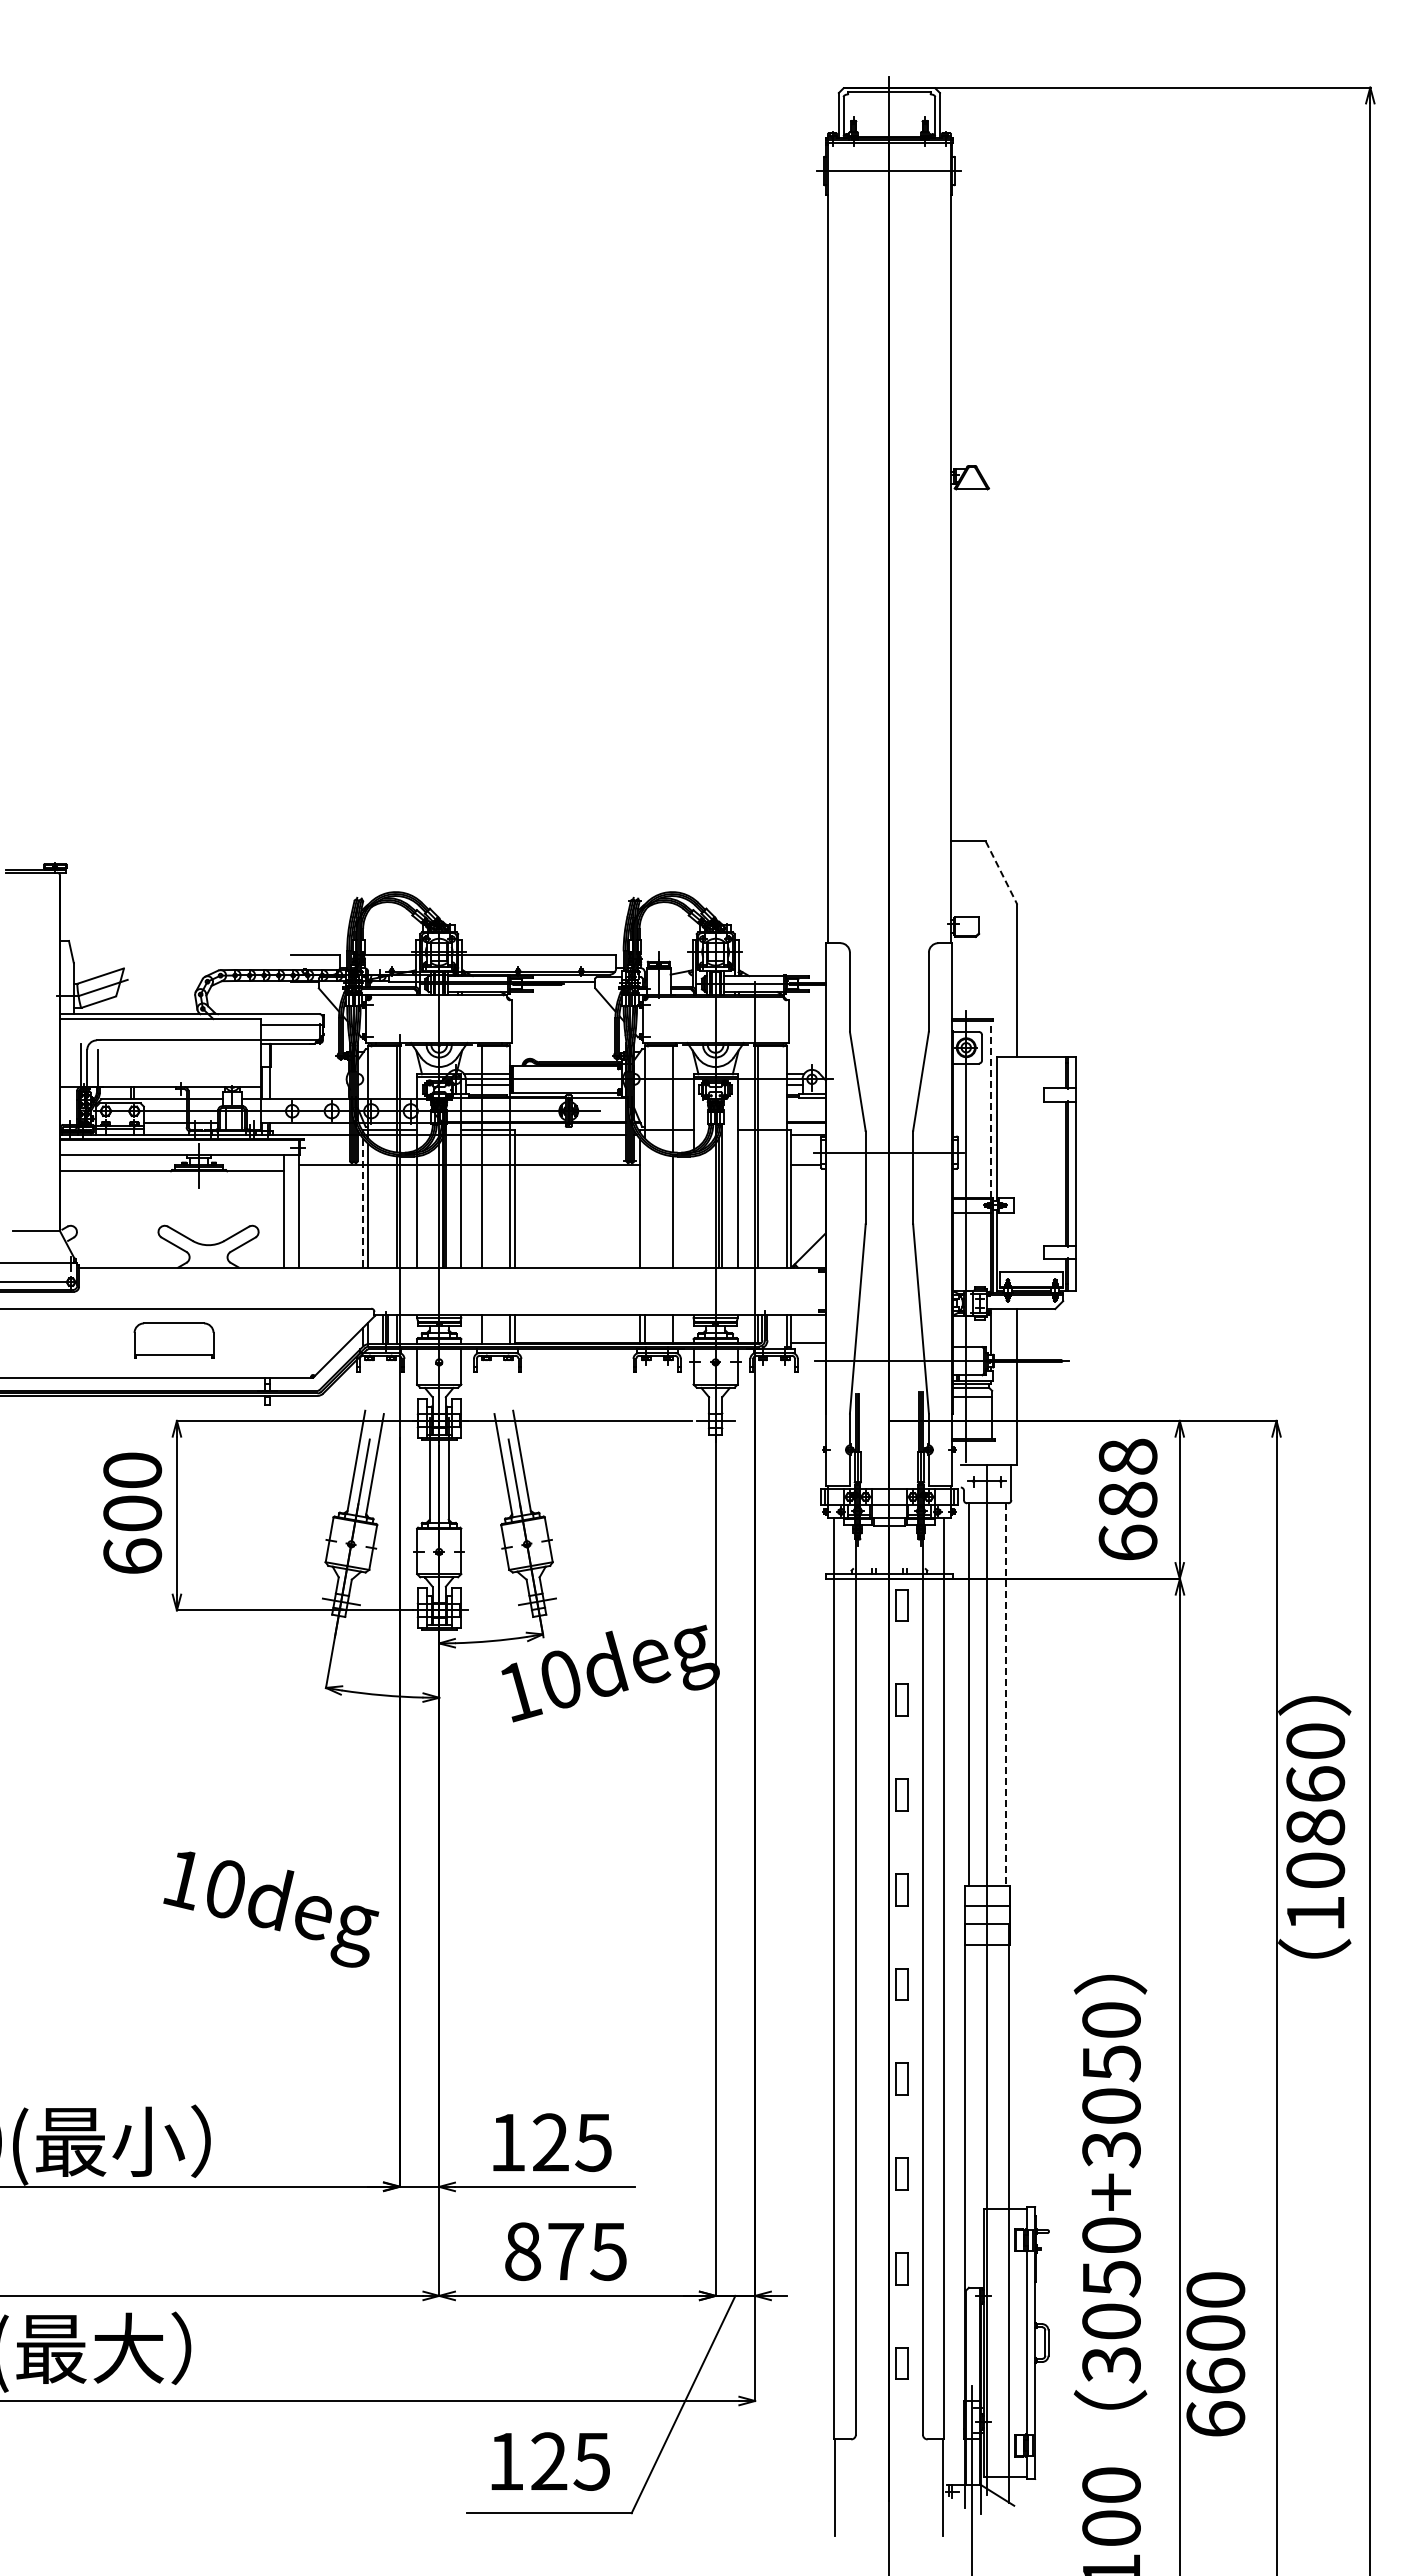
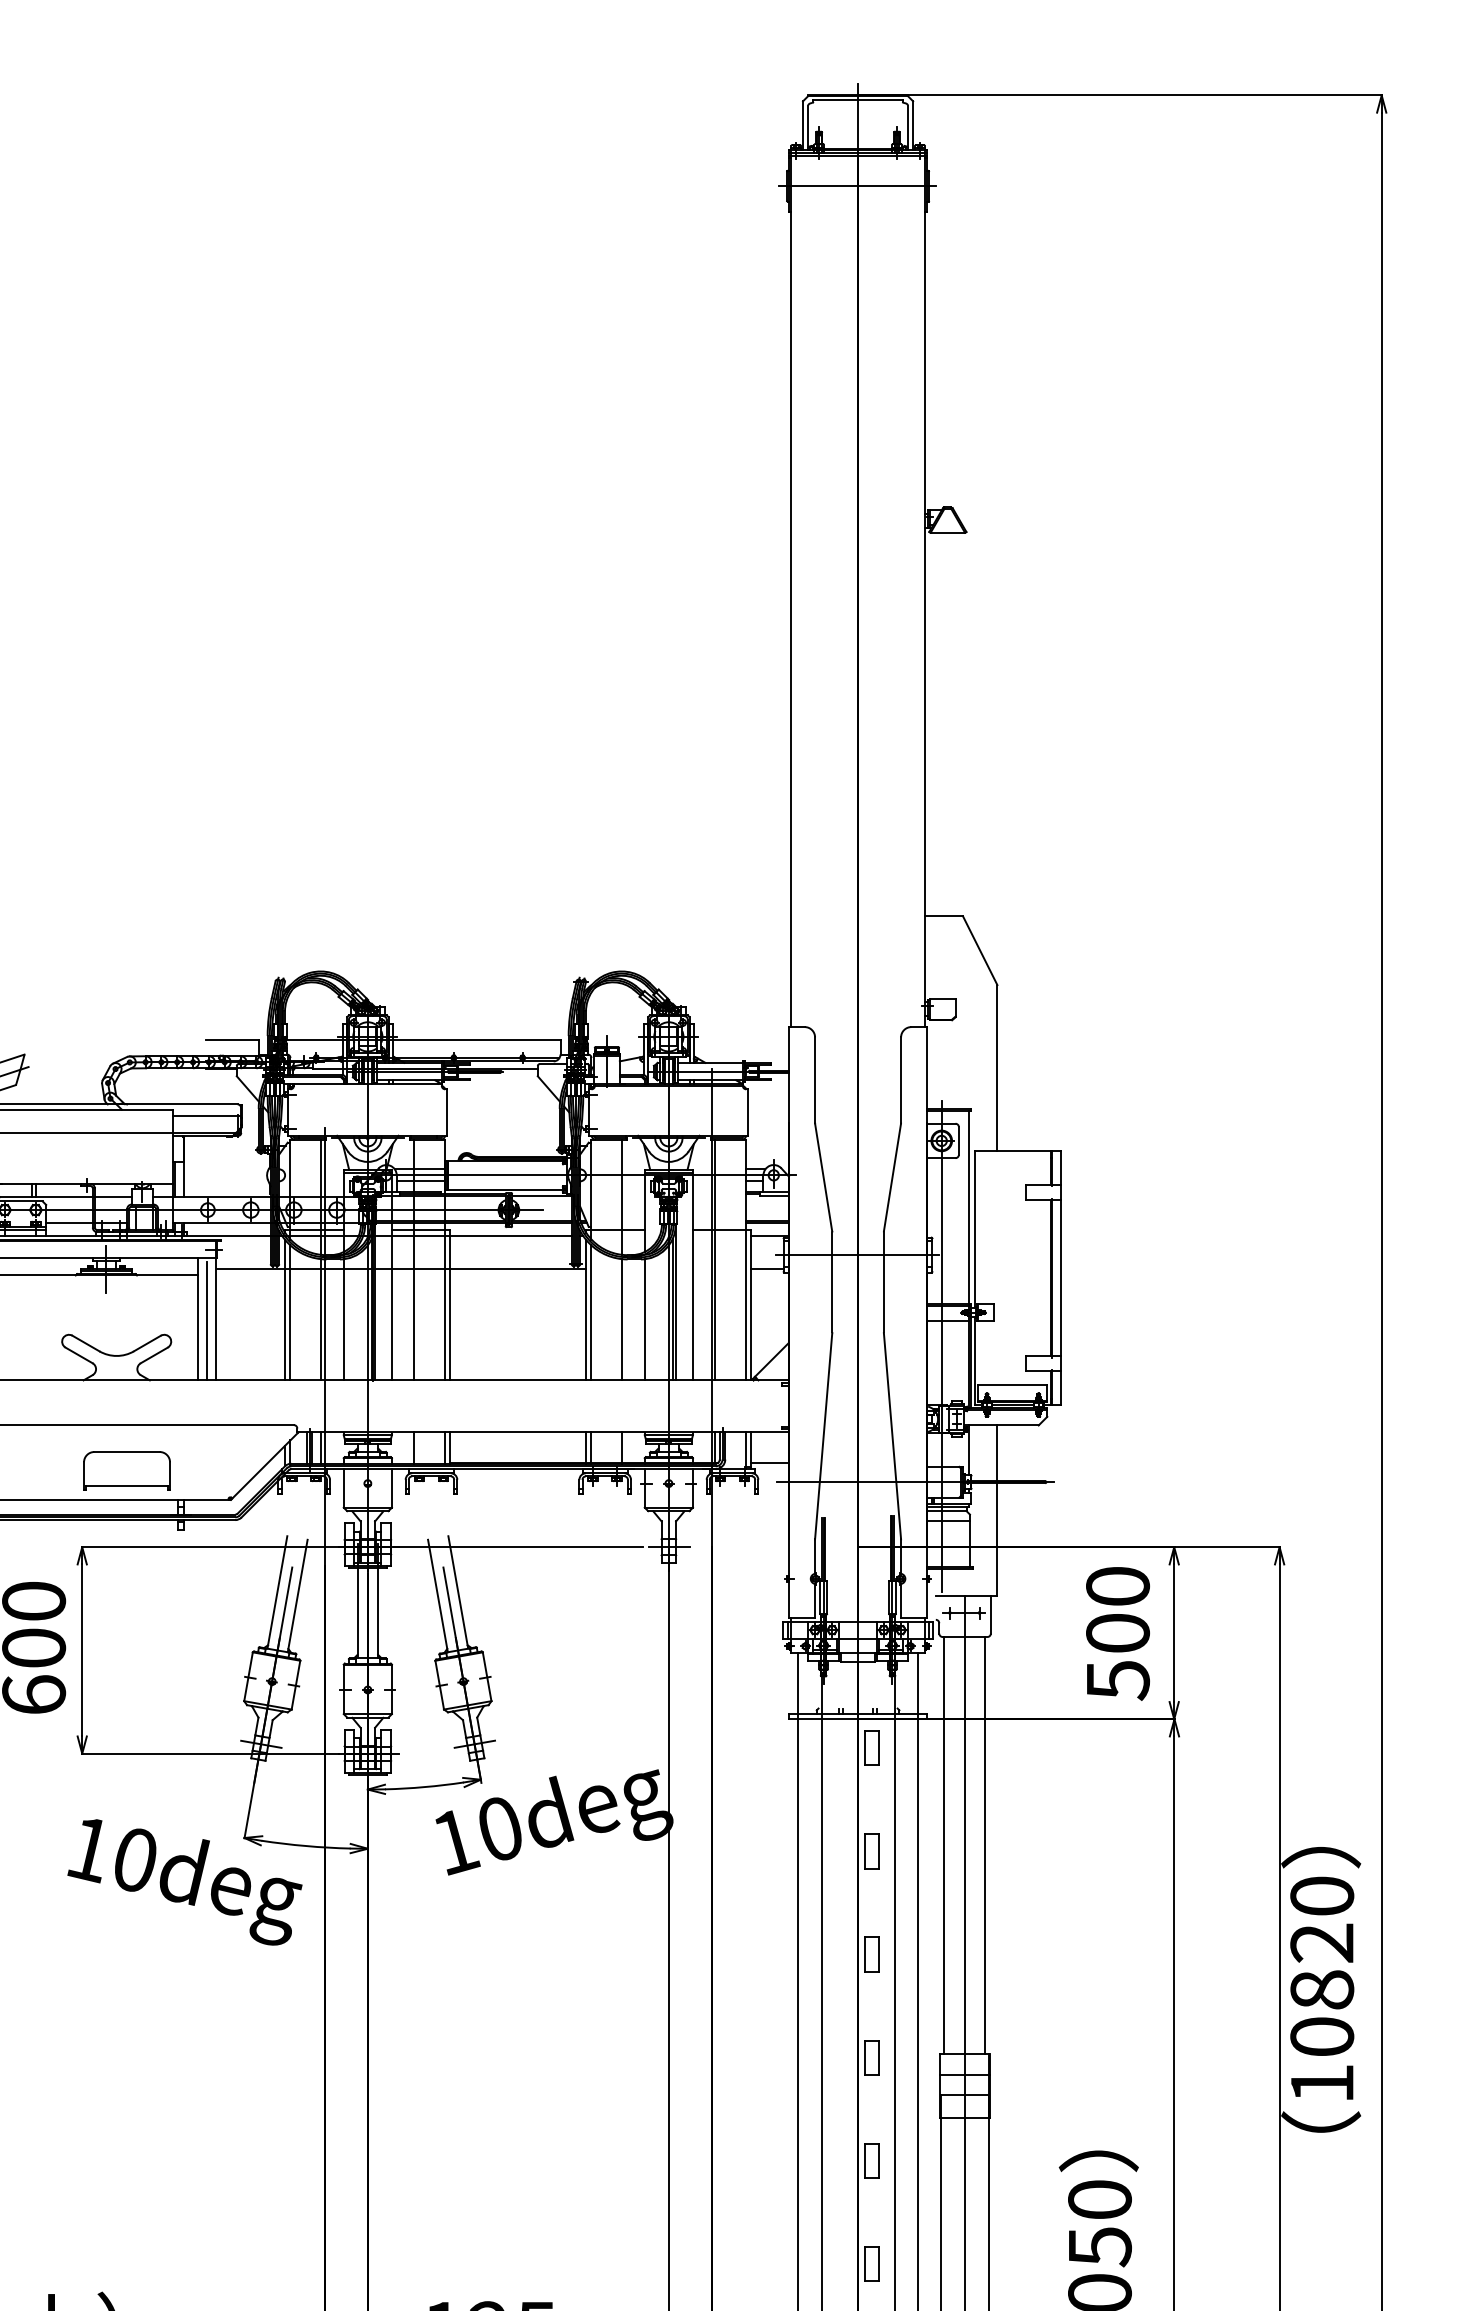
line: (1001, 873) -> (980, 951), dashed -> solid
line: (990, 1108) -> (968, 1207), dashed -> solid
line: (363, 1203) -> (285, 1310), dashed -> solid
line: (644, 1205) -> (591, 1312), added
line: (693, 1211) -> (644, 1319), added
line: (291, 1213) -> (207, 1321), added
part: (173, 1340) -> (126, 1470), moved
text: (1127, 1499) -> (1117, 1632), 688 -> 500
line: (1006, 1695) -> (985, 1846), dashed -> solid
text: (1315, 1784) -> (1322, 1943), 10860 -> 10820
text: (271, 1909) -> (185, 1882), moved

